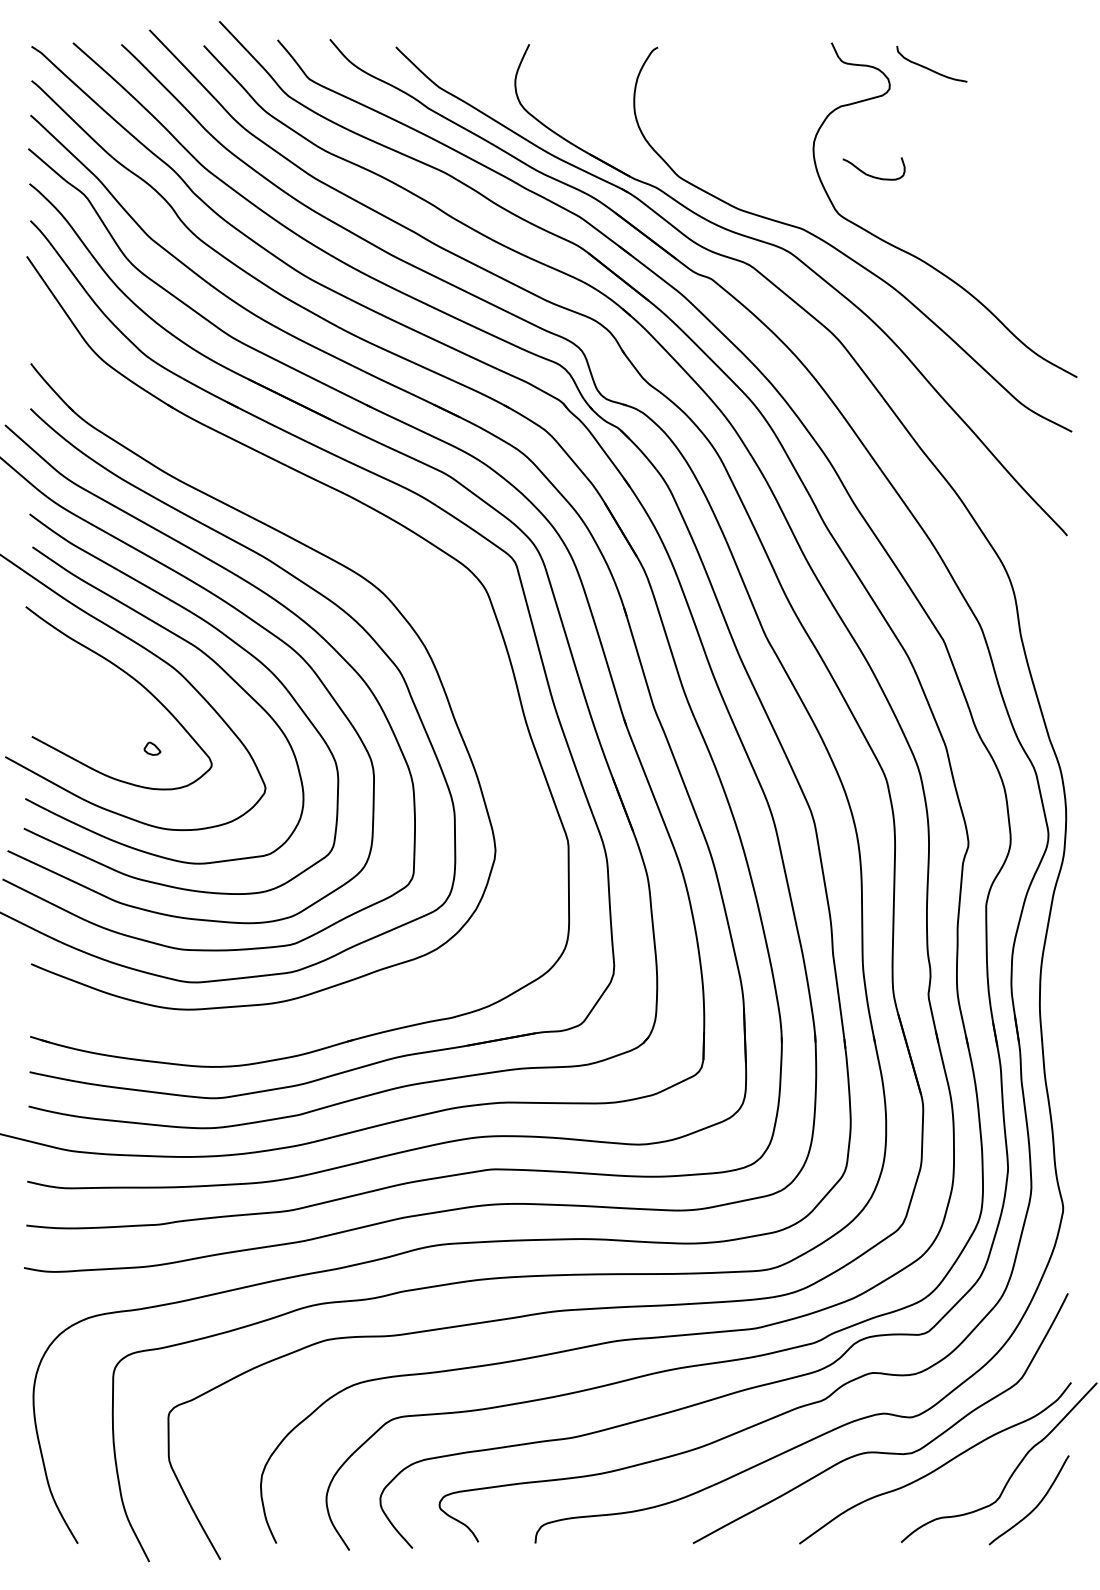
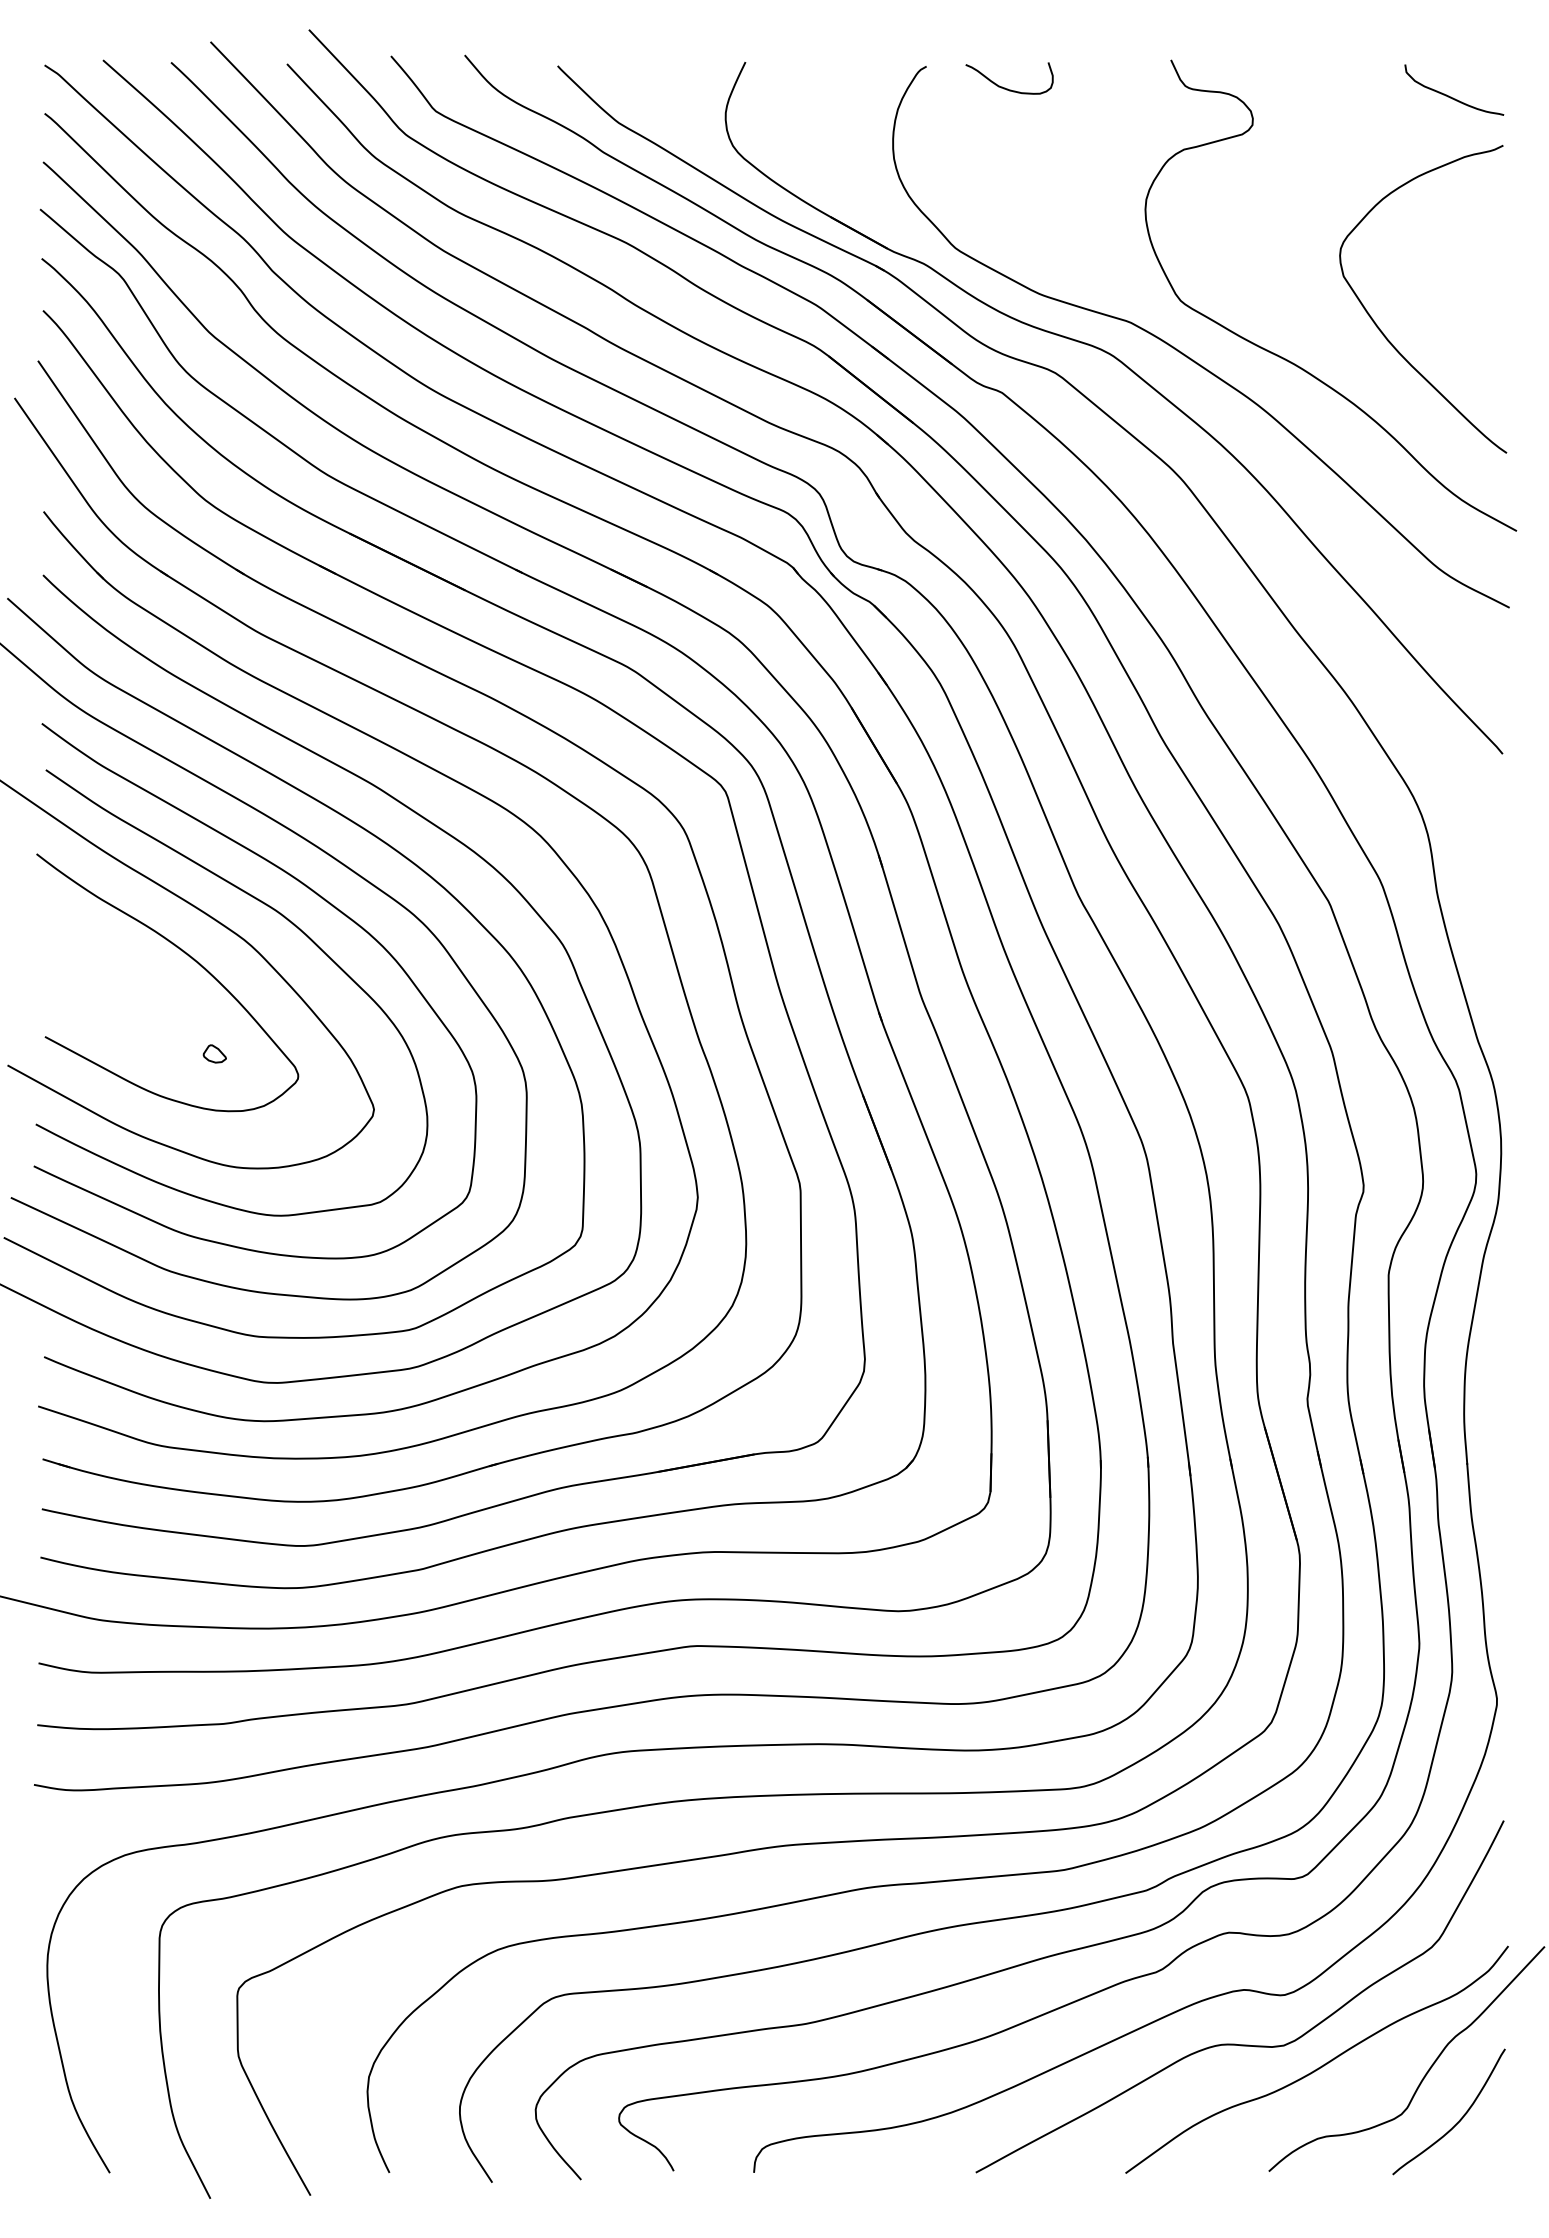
curve: (930, 68) -> (1451, 96), moved
curve: (871, 175) -> (1005, 87), moved
curve: (982, 236) -> (1383, 332), added
part: (336, 526) -> (474, 740), added

